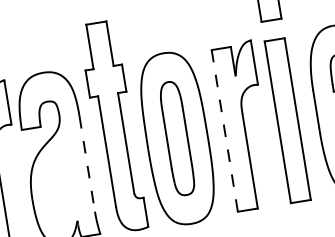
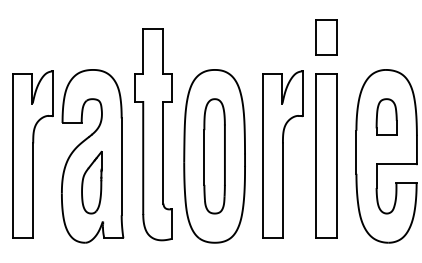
line: (224, 131) -> (262, 156), dashed -> solid
line: (87, 164) -> (121, 167), dashed -> solid
part: (59, 184) -> (91, 182), added

